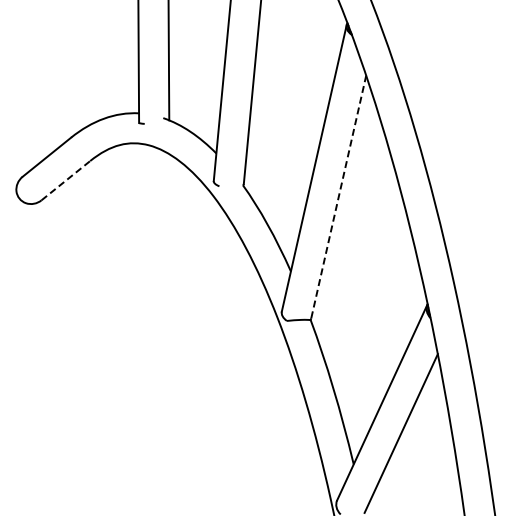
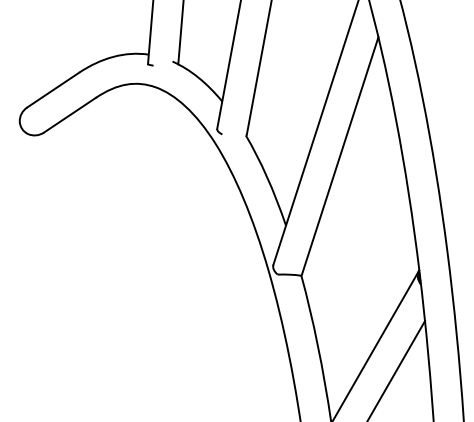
line: (66, 180) -> (70, 115), dashed -> solid
line: (338, 196) -> (340, 155), dashed -> solid

